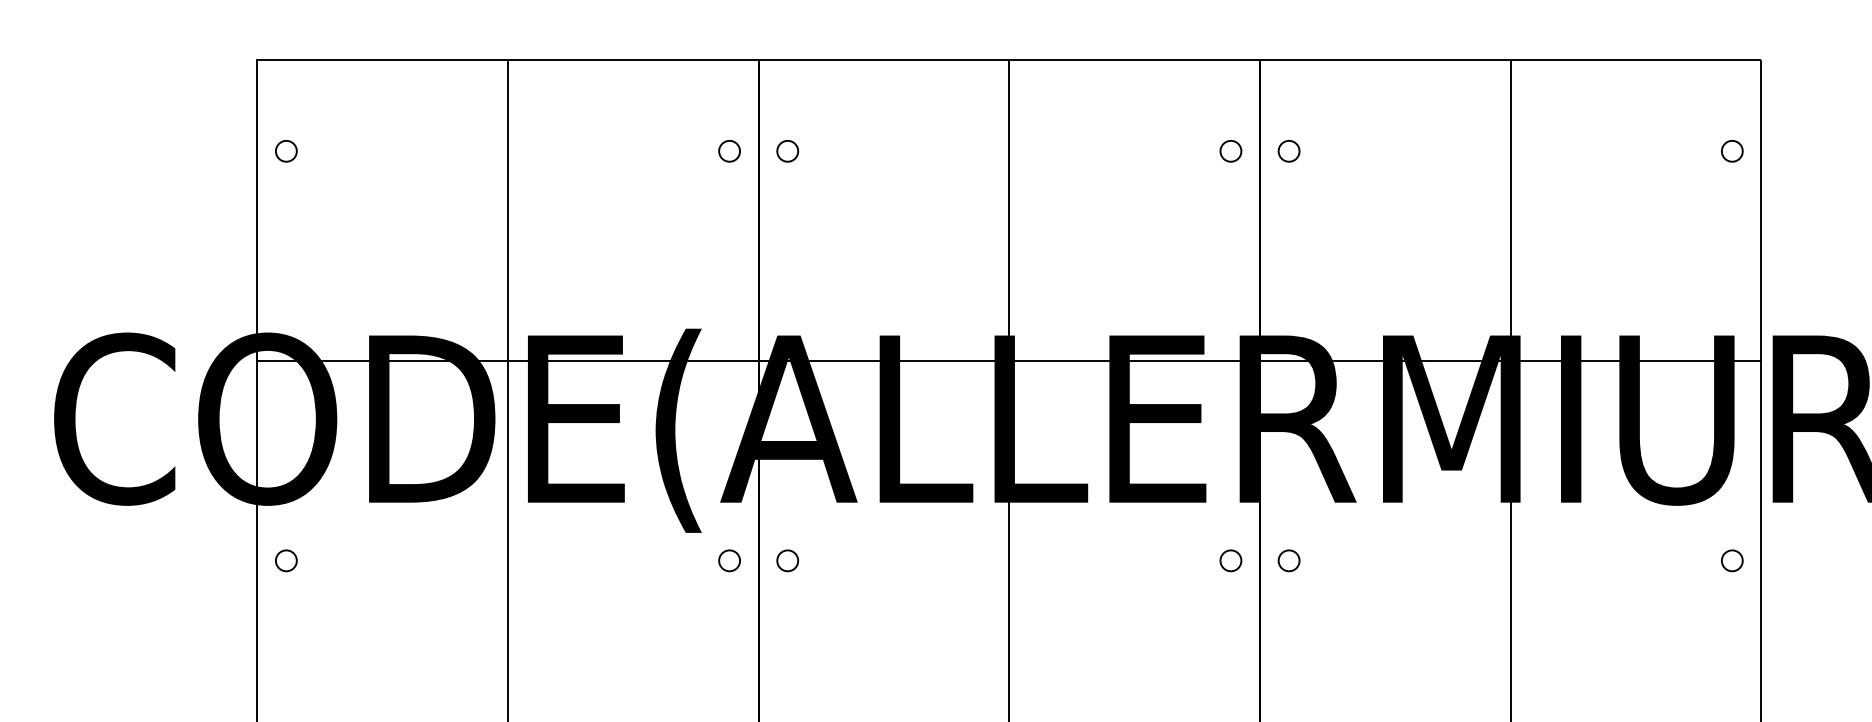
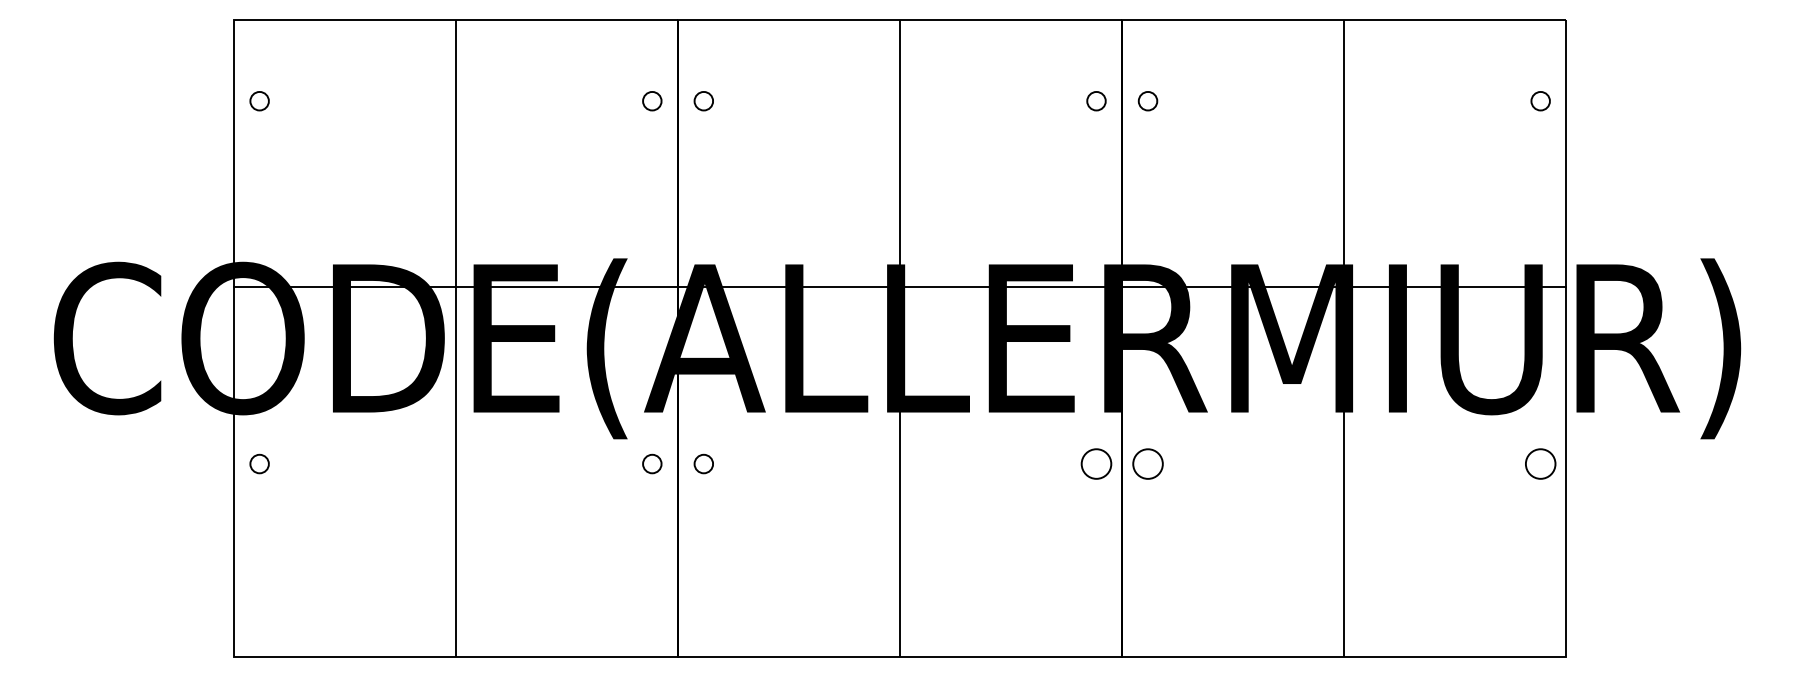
circle: (1230, 560) -> (1096, 463), size x1.6
circle: (1288, 560) -> (1147, 463), size x1.6
circle: (1732, 560) -> (1540, 463), size x1.6

